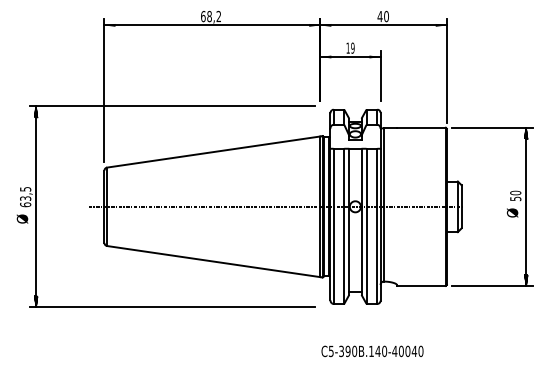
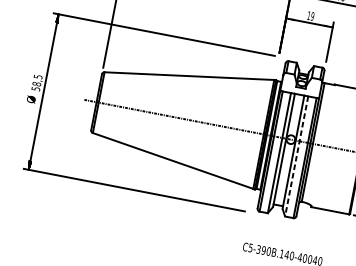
text: (25, 201) -> (36, 86), 63,5 -> 58,5
line: (366, 226) -> (296, 156), solid -> dashed

